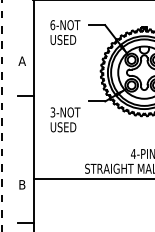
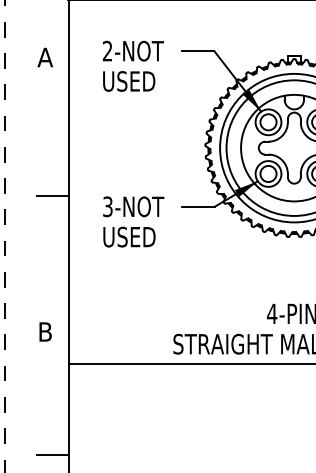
text: (52, 24) -> (107, 49), 6-NOT -> 2-NOT
text: (21, 60) -> (43, 56), moved
text: (65, 119) -> (133, 221), moved
text: (22, 184) -> (45, 331), moved

